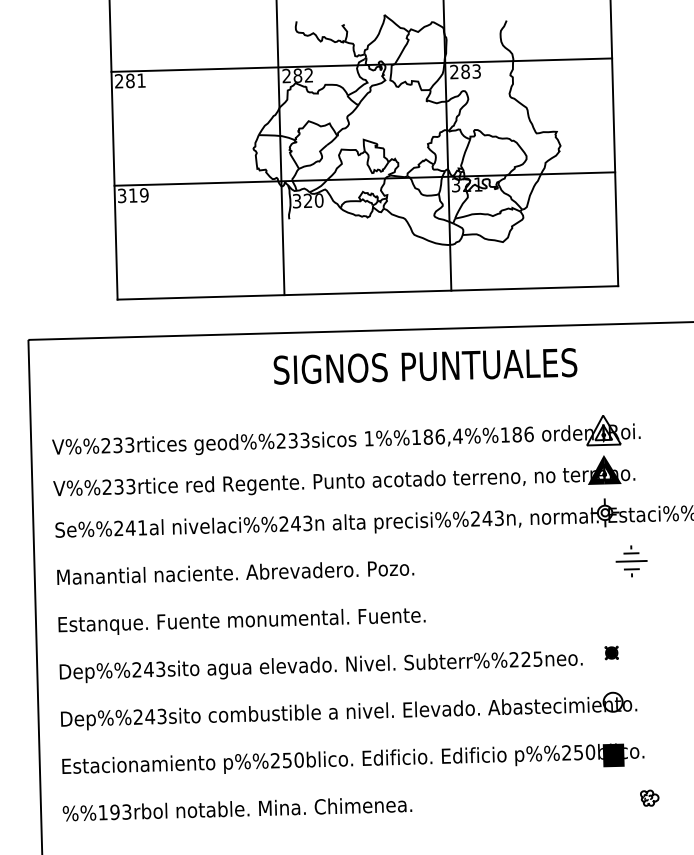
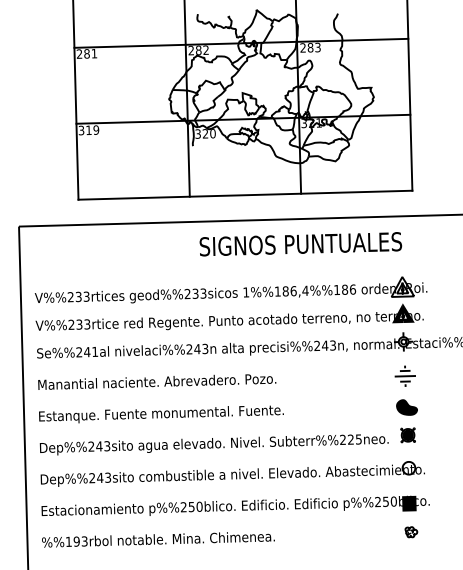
text: (424, 366) -> (300, 244), moved
part: (630, 560) -> (404, 375), moved
part: (609, 611) -> (406, 407), added
part: (610, 653) -> (407, 435), size x1.67
part: (649, 798) -> (411, 532), moved

